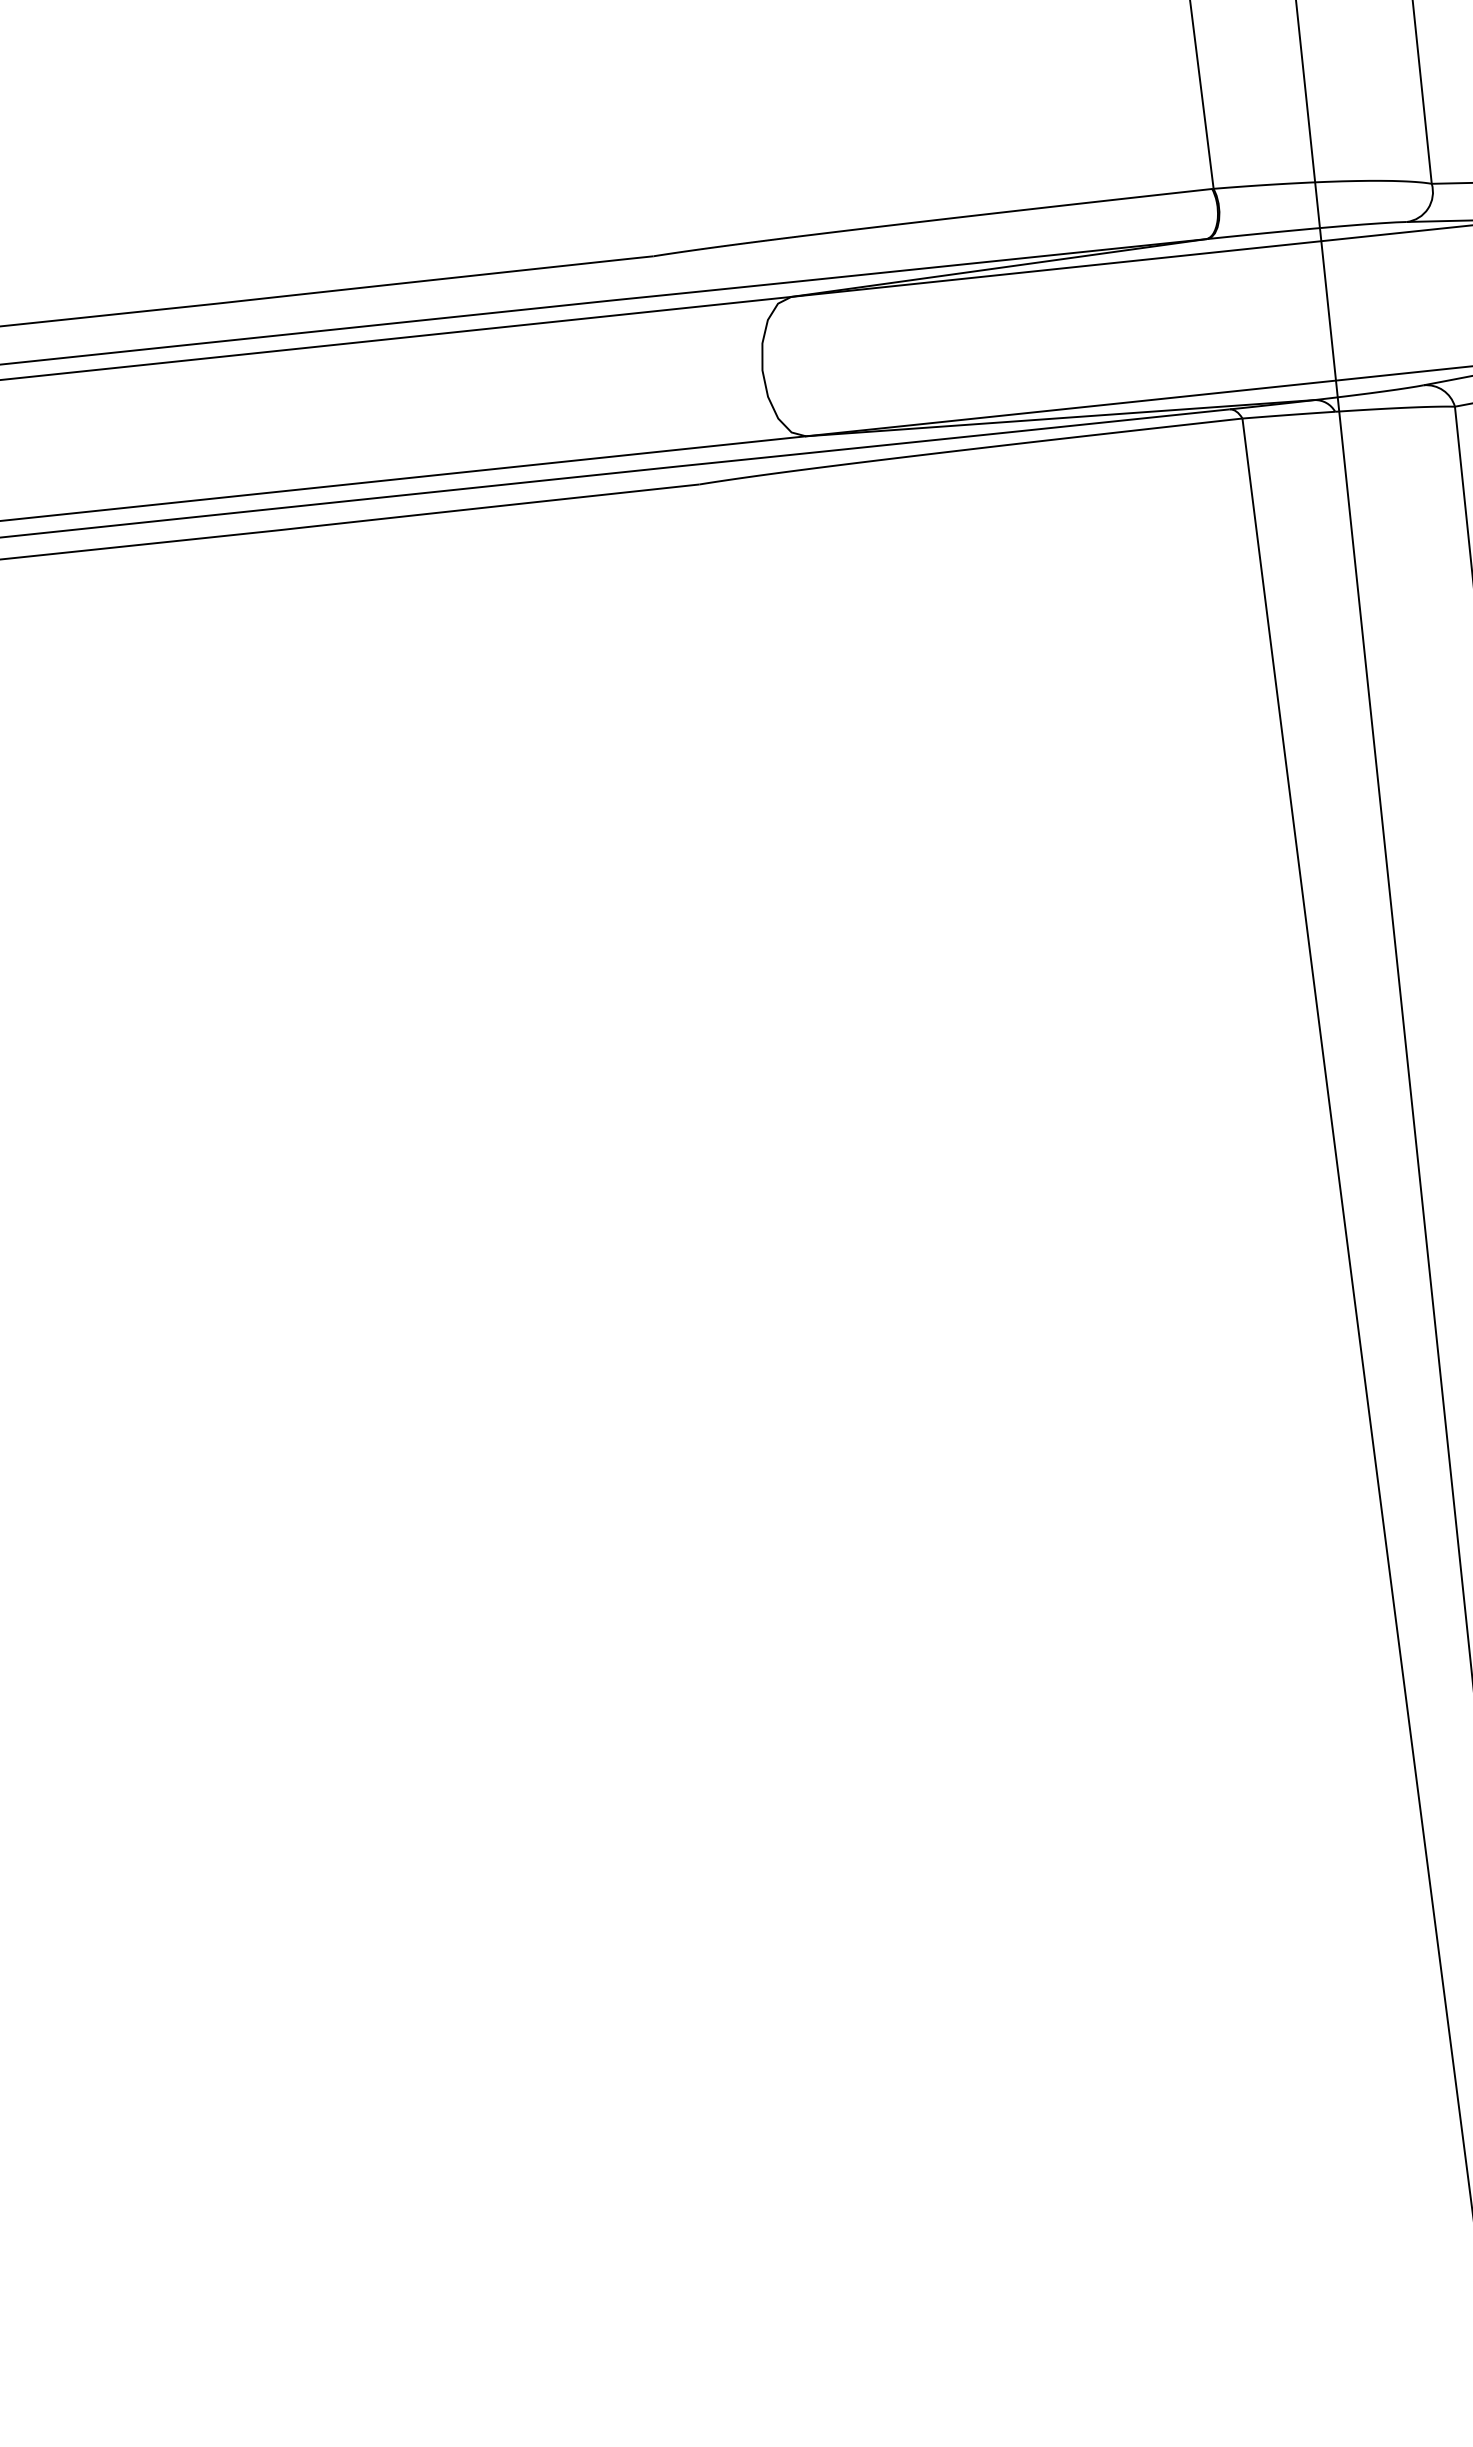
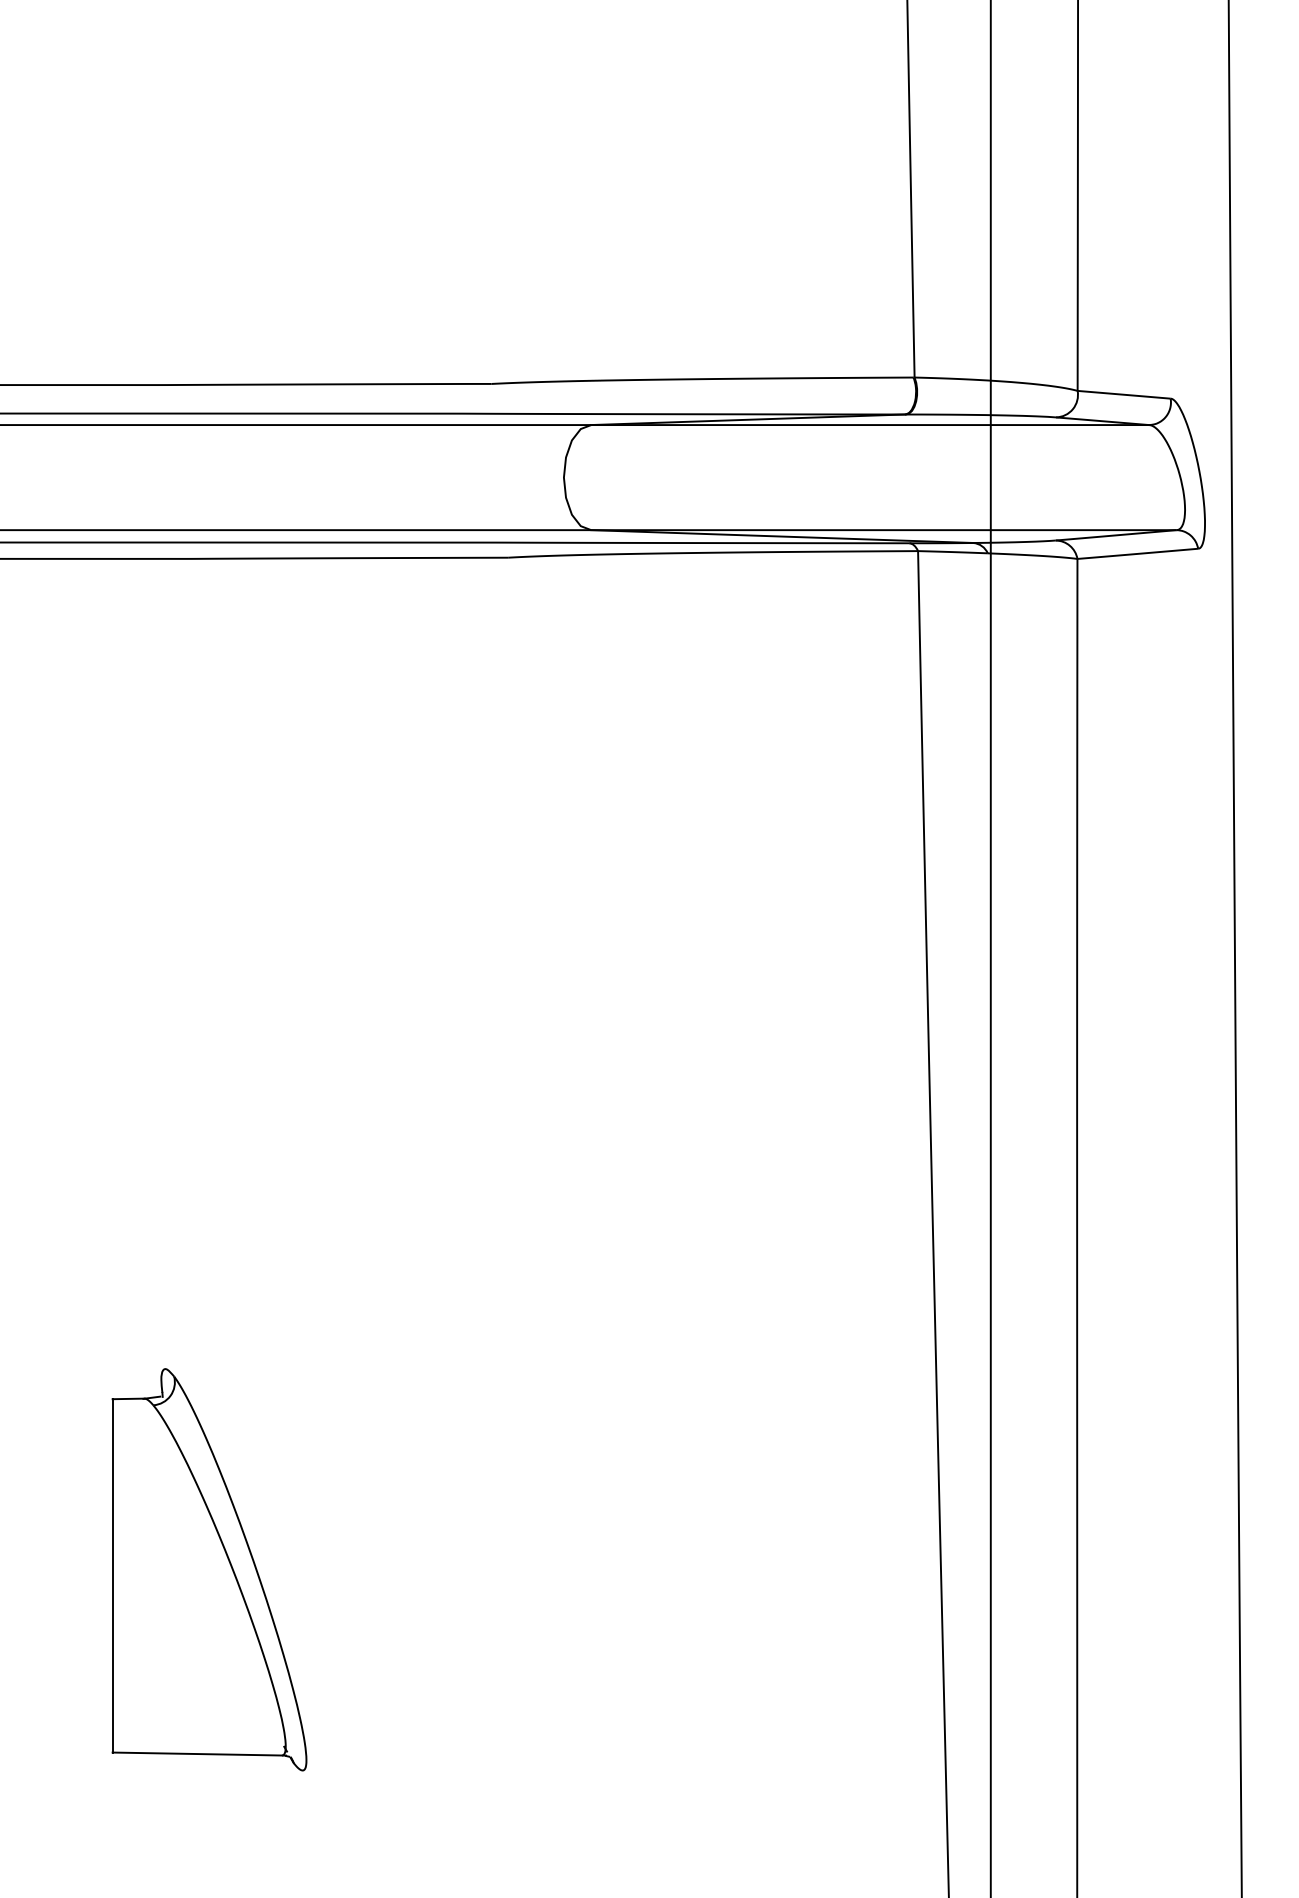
part: (444, 1868) -> (209, 1569), added

